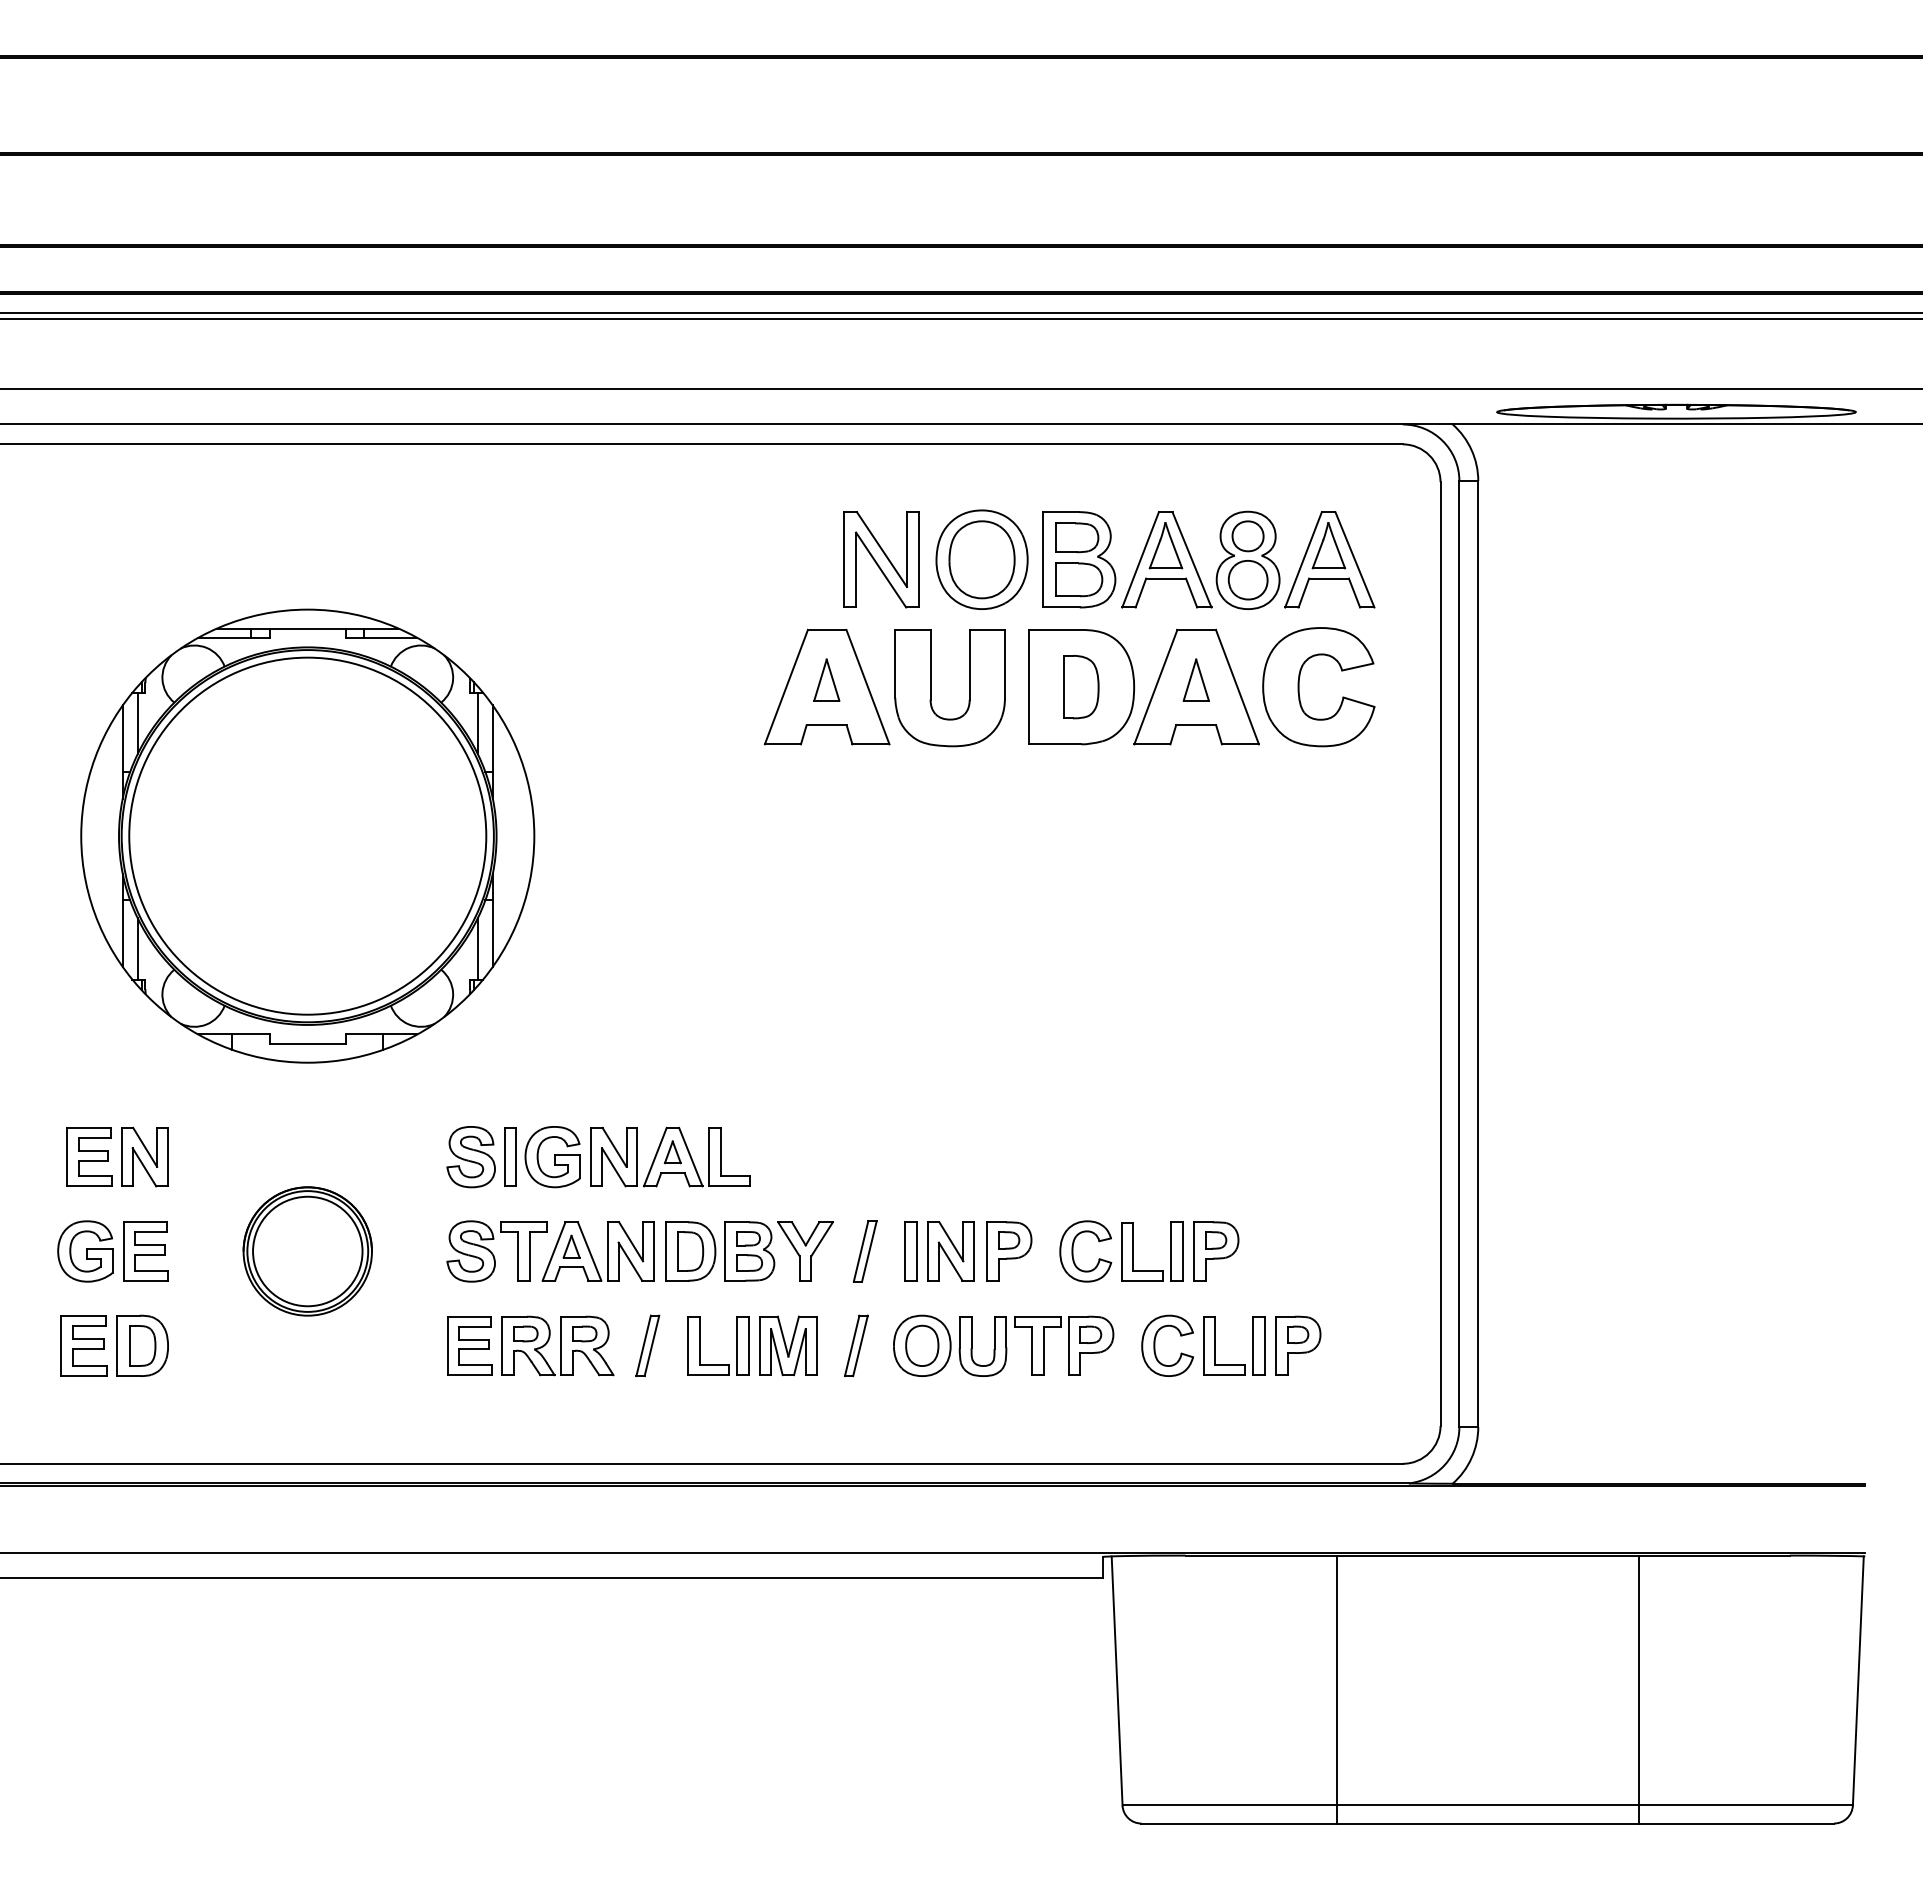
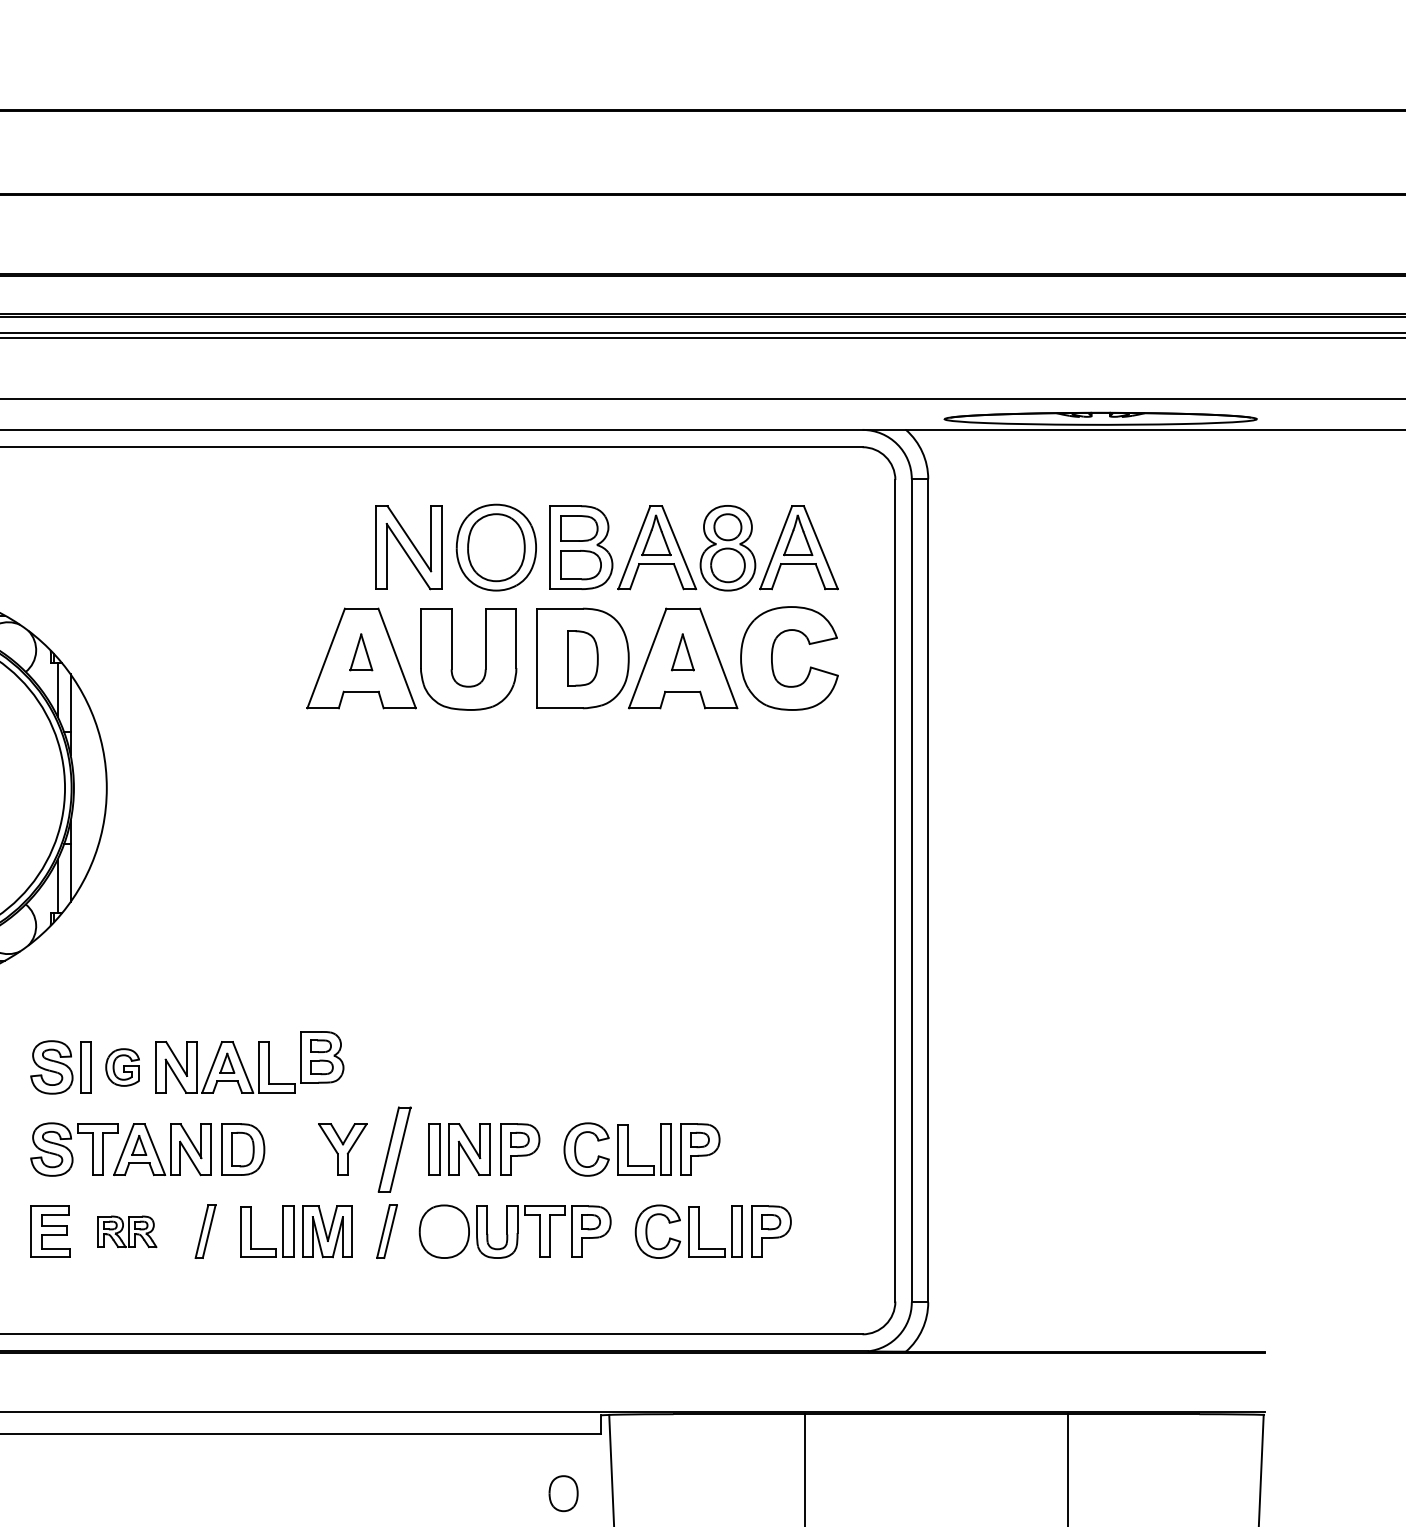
part: (552, 1157) -> (122, 1067), size x0.7
part: (749, 1251) -> (321, 1057), moved
part: (865, 1251) -> (395, 1149), size x1.6
part: (557, 1345) -> (126, 1231), size x0.6
part: (922, 1345) -> (563, 1493), moved

